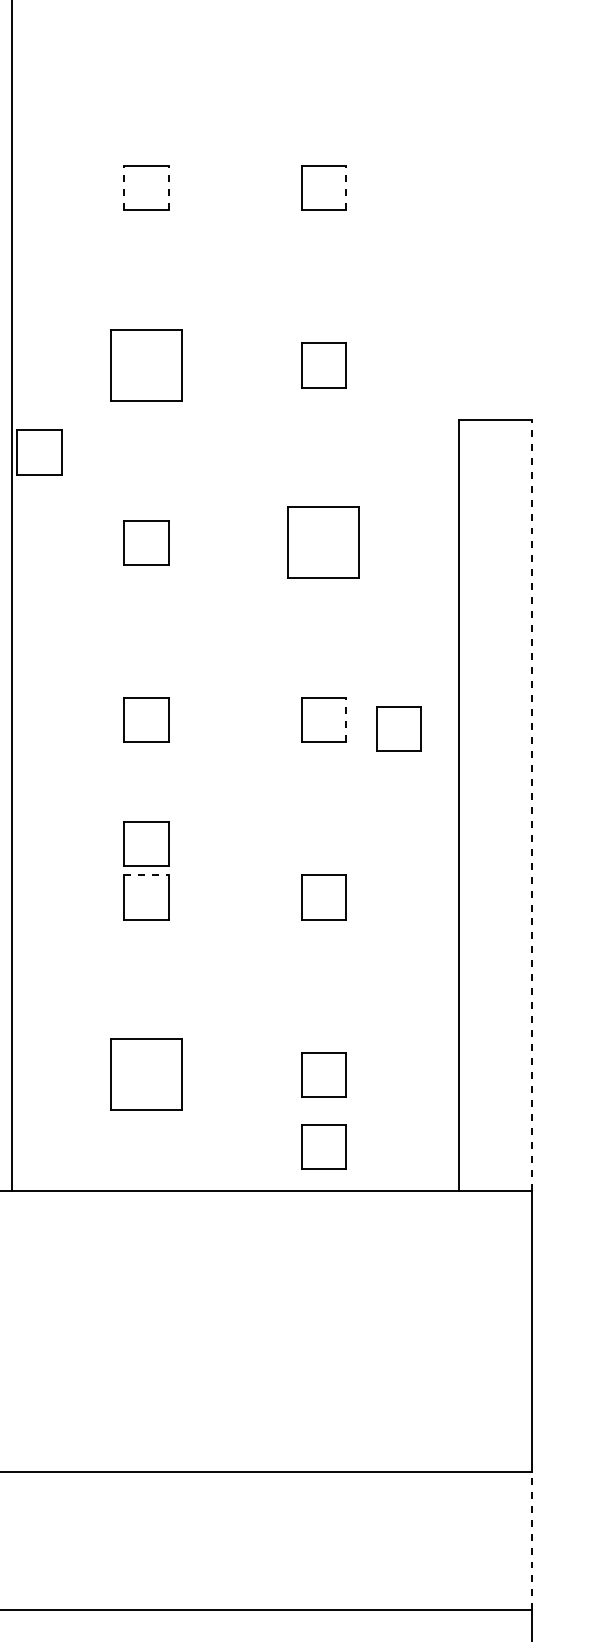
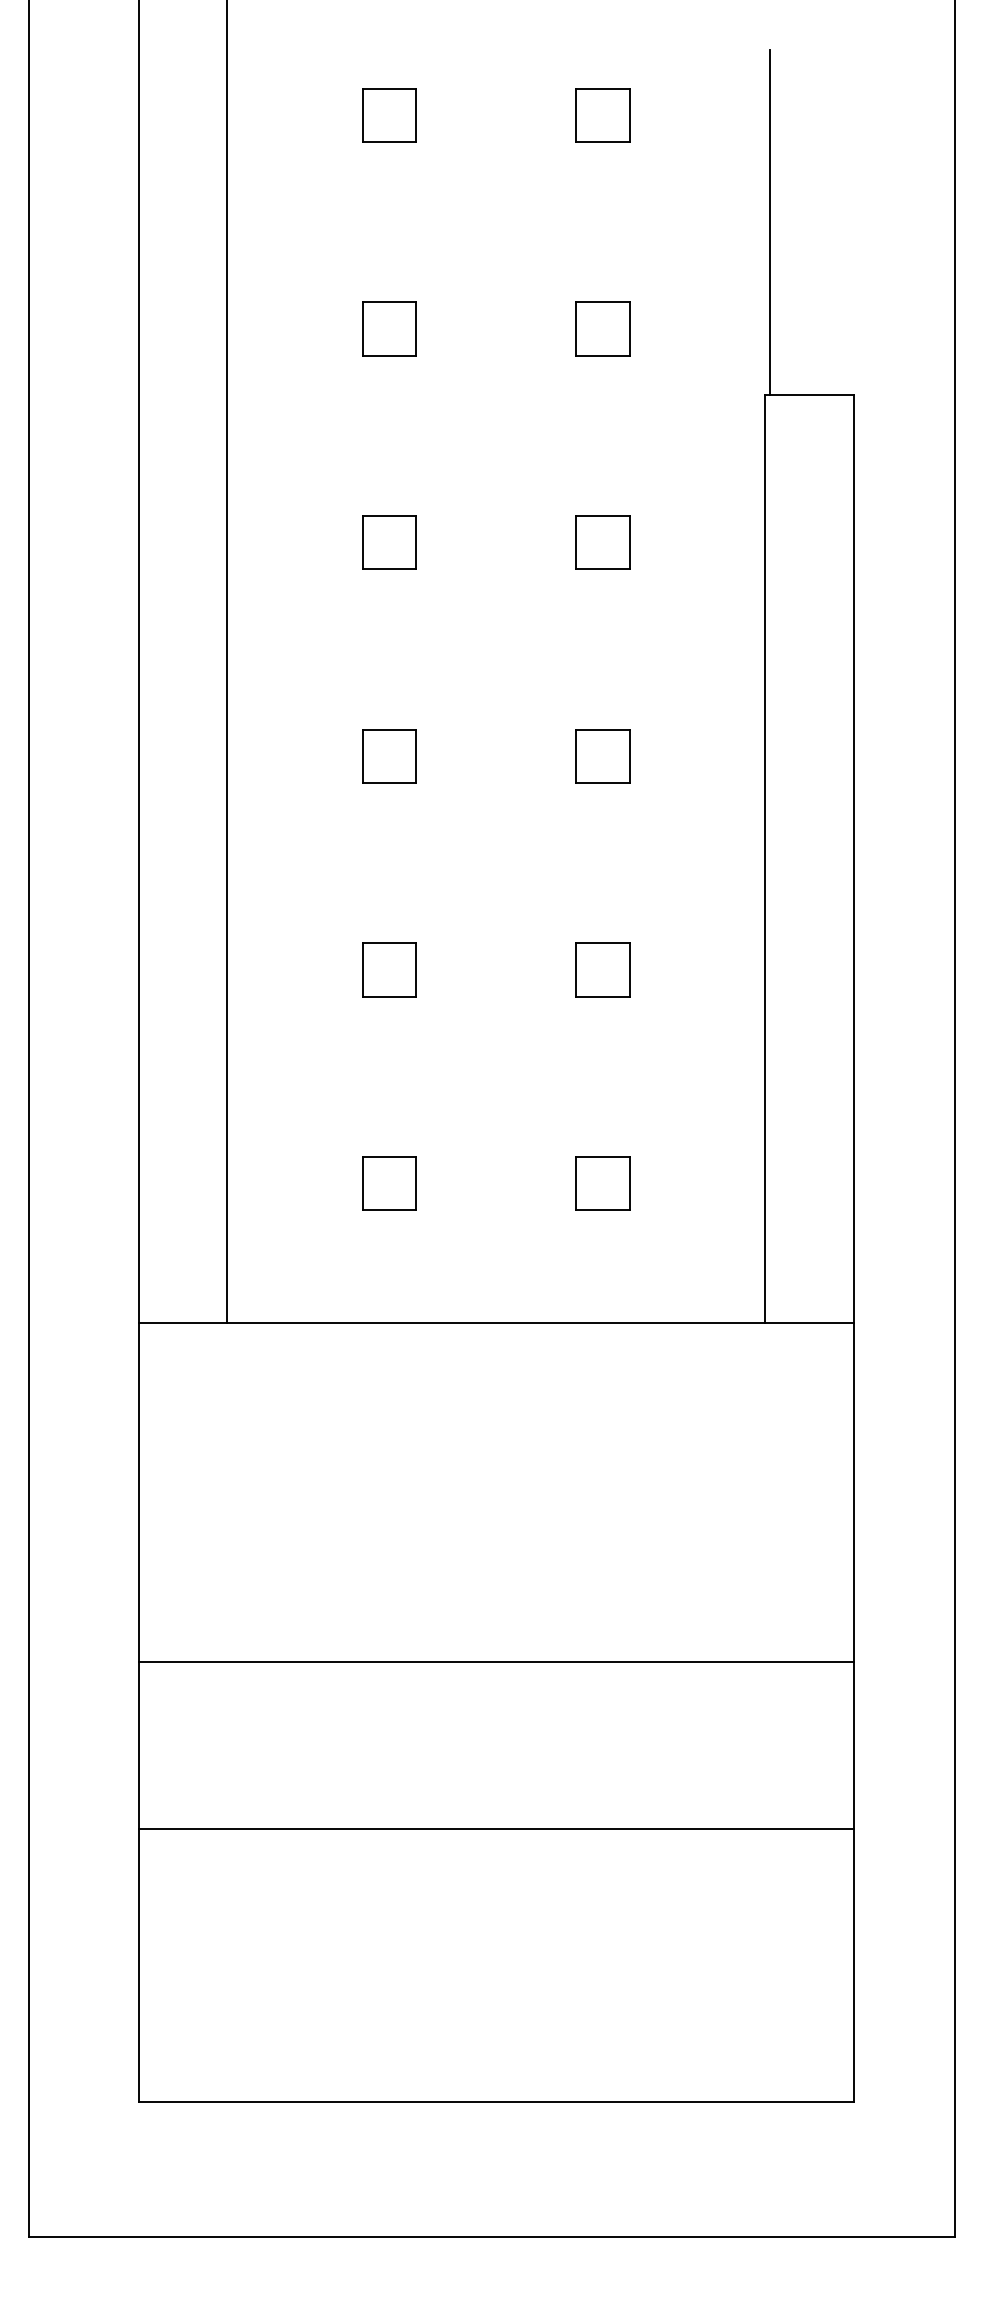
line: (124, 188) -> (362, 115), dashed -> solid
line: (168, 188) -> (416, 115), dashed -> solid
line: (345, 188) -> (629, 115), dashed -> solid
line: (461, 276) -> (769, 221), added
part: (146, 365) -> (389, 328), size x0.62
part: (39, 452) -> (260, 433), removed
part: (323, 542) -> (602, 542), size x0.62
line: (345, 720) -> (629, 756), dashed -> solid
part: (398, 728) -> (693, 766), removed
line: (531, 804) -> (853, 858), dashed -> solid
part: (146, 843) -> (389, 905), removed
line: (146, 875) -> (389, 943), dashed -> solid
part: (146, 1074) -> (389, 1183), size x0.62
part: (323, 1146) -> (602, 1270), removed
line: (531, 1541) -> (853, 1745), dashed -> solid

